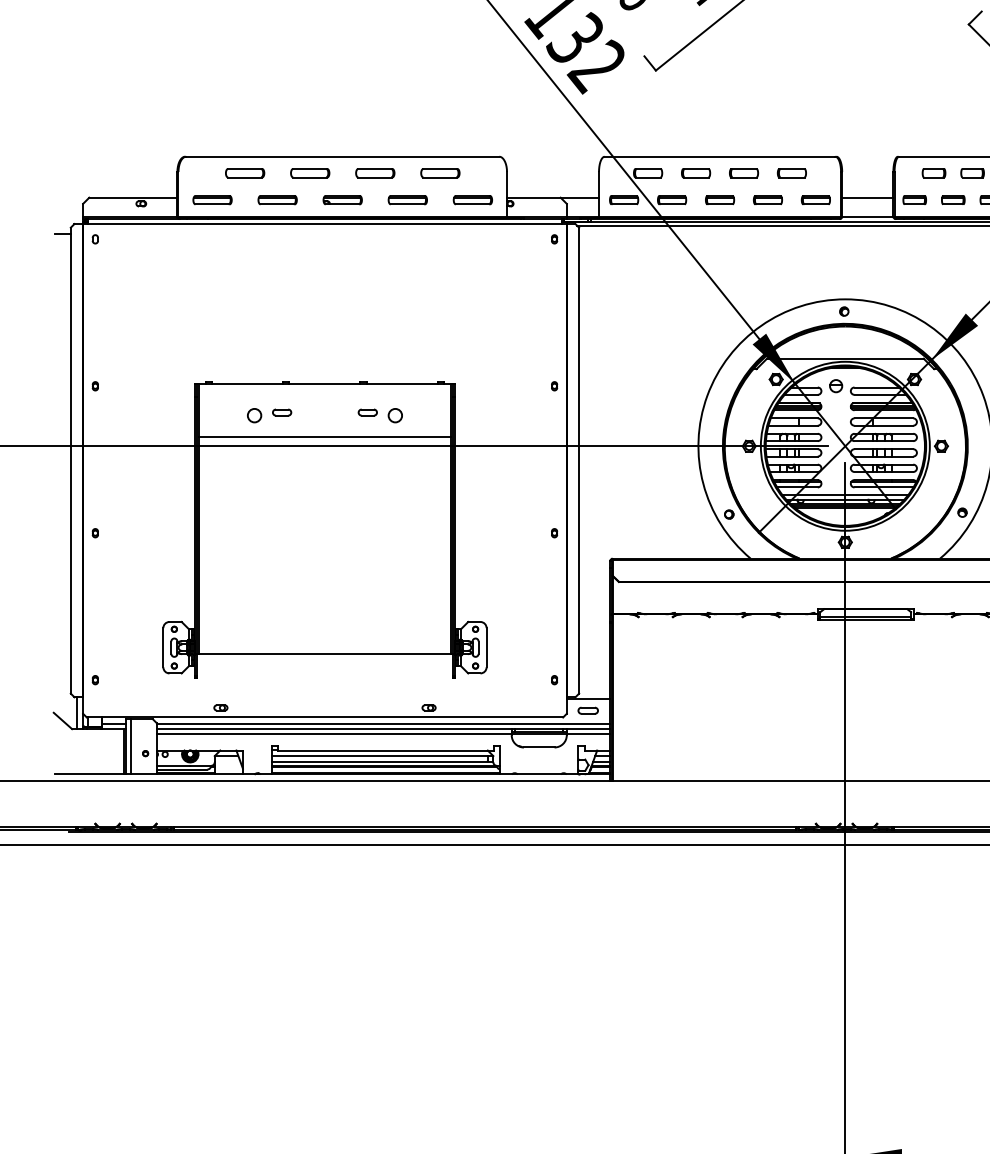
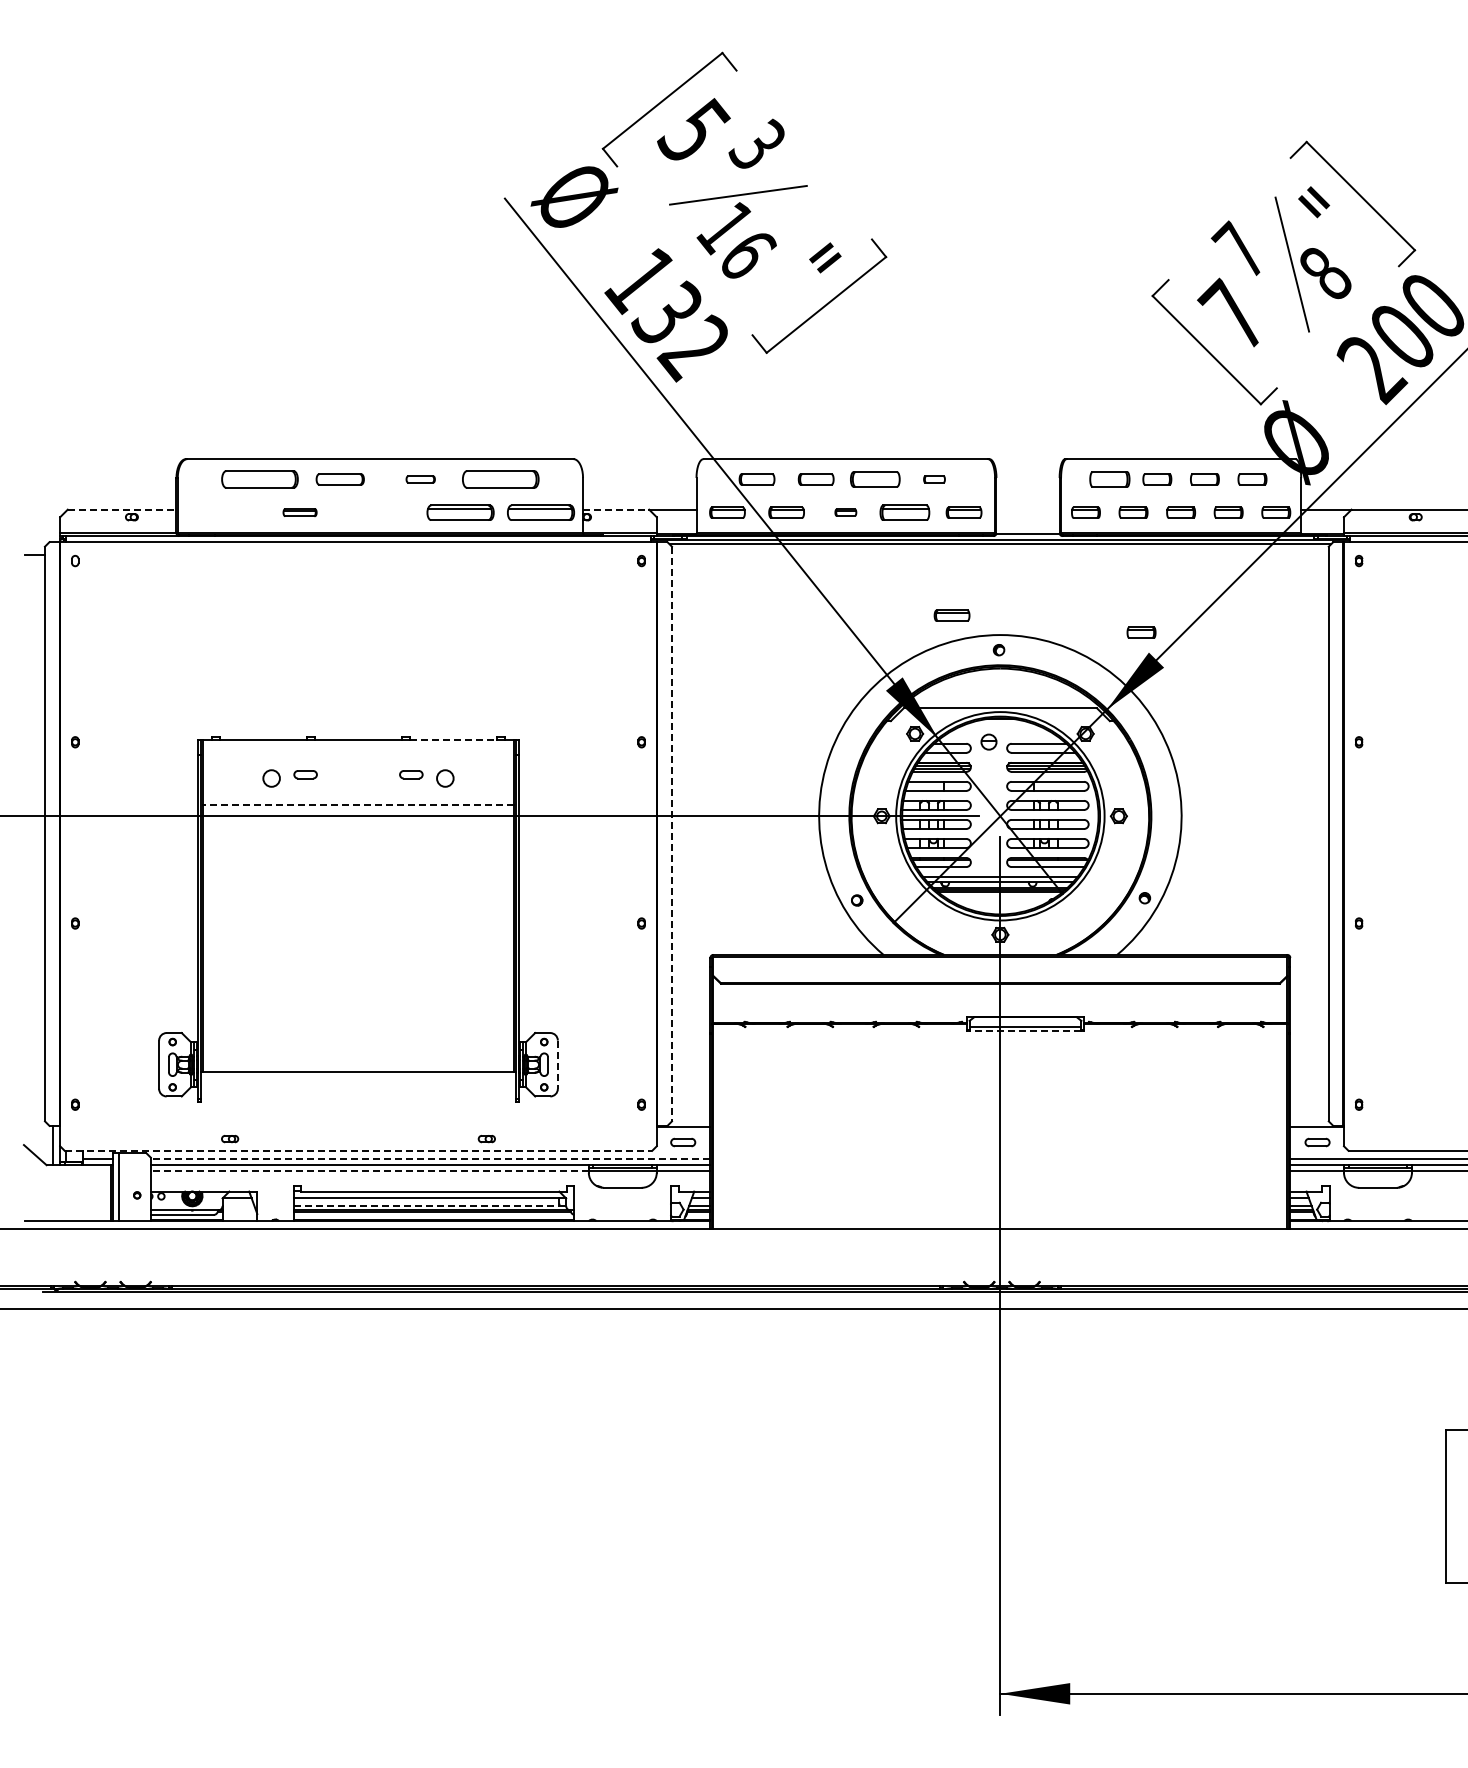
part: (244, 173) -> (259, 479), size x1.6
part: (375, 173) -> (420, 479), size x0.6
part: (440, 173) -> (500, 479), size x1.6
part: (744, 173) -> (875, 479), size x1.4
part: (791, 173) -> (934, 479), size x0.6
part: (933, 173) -> (1109, 479), size x1.4
line: (133, 197) -> (122, 509), solid -> dashed
line: (534, 197) -> (616, 509), solid -> dashed
line: (867, 197) -> (1027, 509), removed
part: (212, 200) -> (219, 512), removed
part: (277, 200) -> (299, 512), size x0.7
part: (342, 200) -> (379, 512), removed
part: (407, 200) -> (460, 512), size x1.4
part: (472, 200) -> (540, 512), size x1.4
part: (719, 200) -> (845, 512), size x0.6
part: (767, 200) -> (904, 512), size x1.4
part: (805, 283) -> (951, 615), added
part: (959, 297) -> (1141, 632), added
line: (402, 384) -> (453, 740), solid -> dashed
line: (324, 436) -> (358, 804), solid -> dashed
line: (578, 461) -> (671, 834), solid -> dashed
line: (865, 620) -> (1025, 1031), solid -> dashed
line: (486, 648) -> (557, 1065), solid -> dashed
line: (324, 717) -> (358, 1150), solid -> dashed
line: (383, 724) -> (430, 1159), solid -> dashed
line: (333, 734) -> (369, 1171), solid -> dashed
line: (383, 761) -> (430, 1205), solid -> dashed

